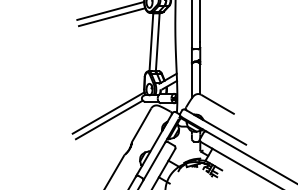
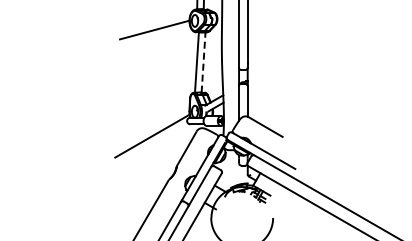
line: (111, 17) -> (155, 36), removed
line: (157, 42) -> (203, 62), solid -> dashed
line: (108, 120) -> (152, 143), removed

